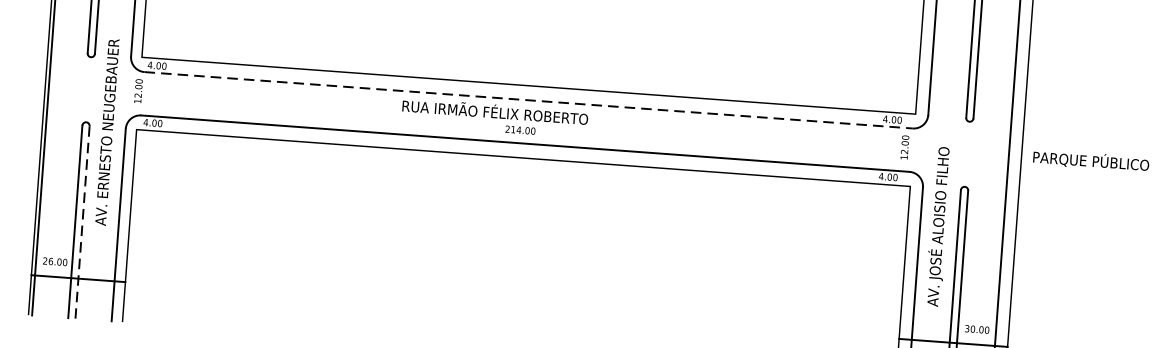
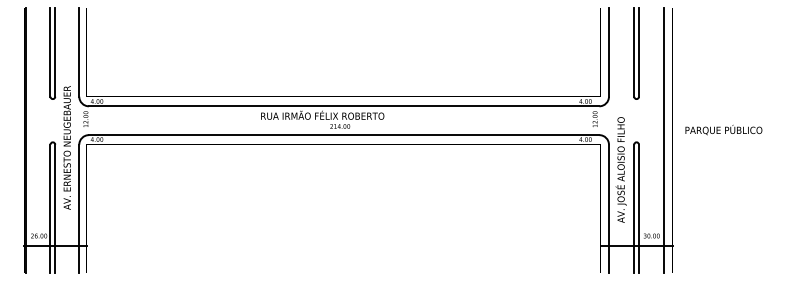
line: (529, 100) -> (344, 106), dashed -> solid
text: (1090, 159) -> (723, 129), moved
line: (82, 222) -> (55, 208), dashed -> solid

